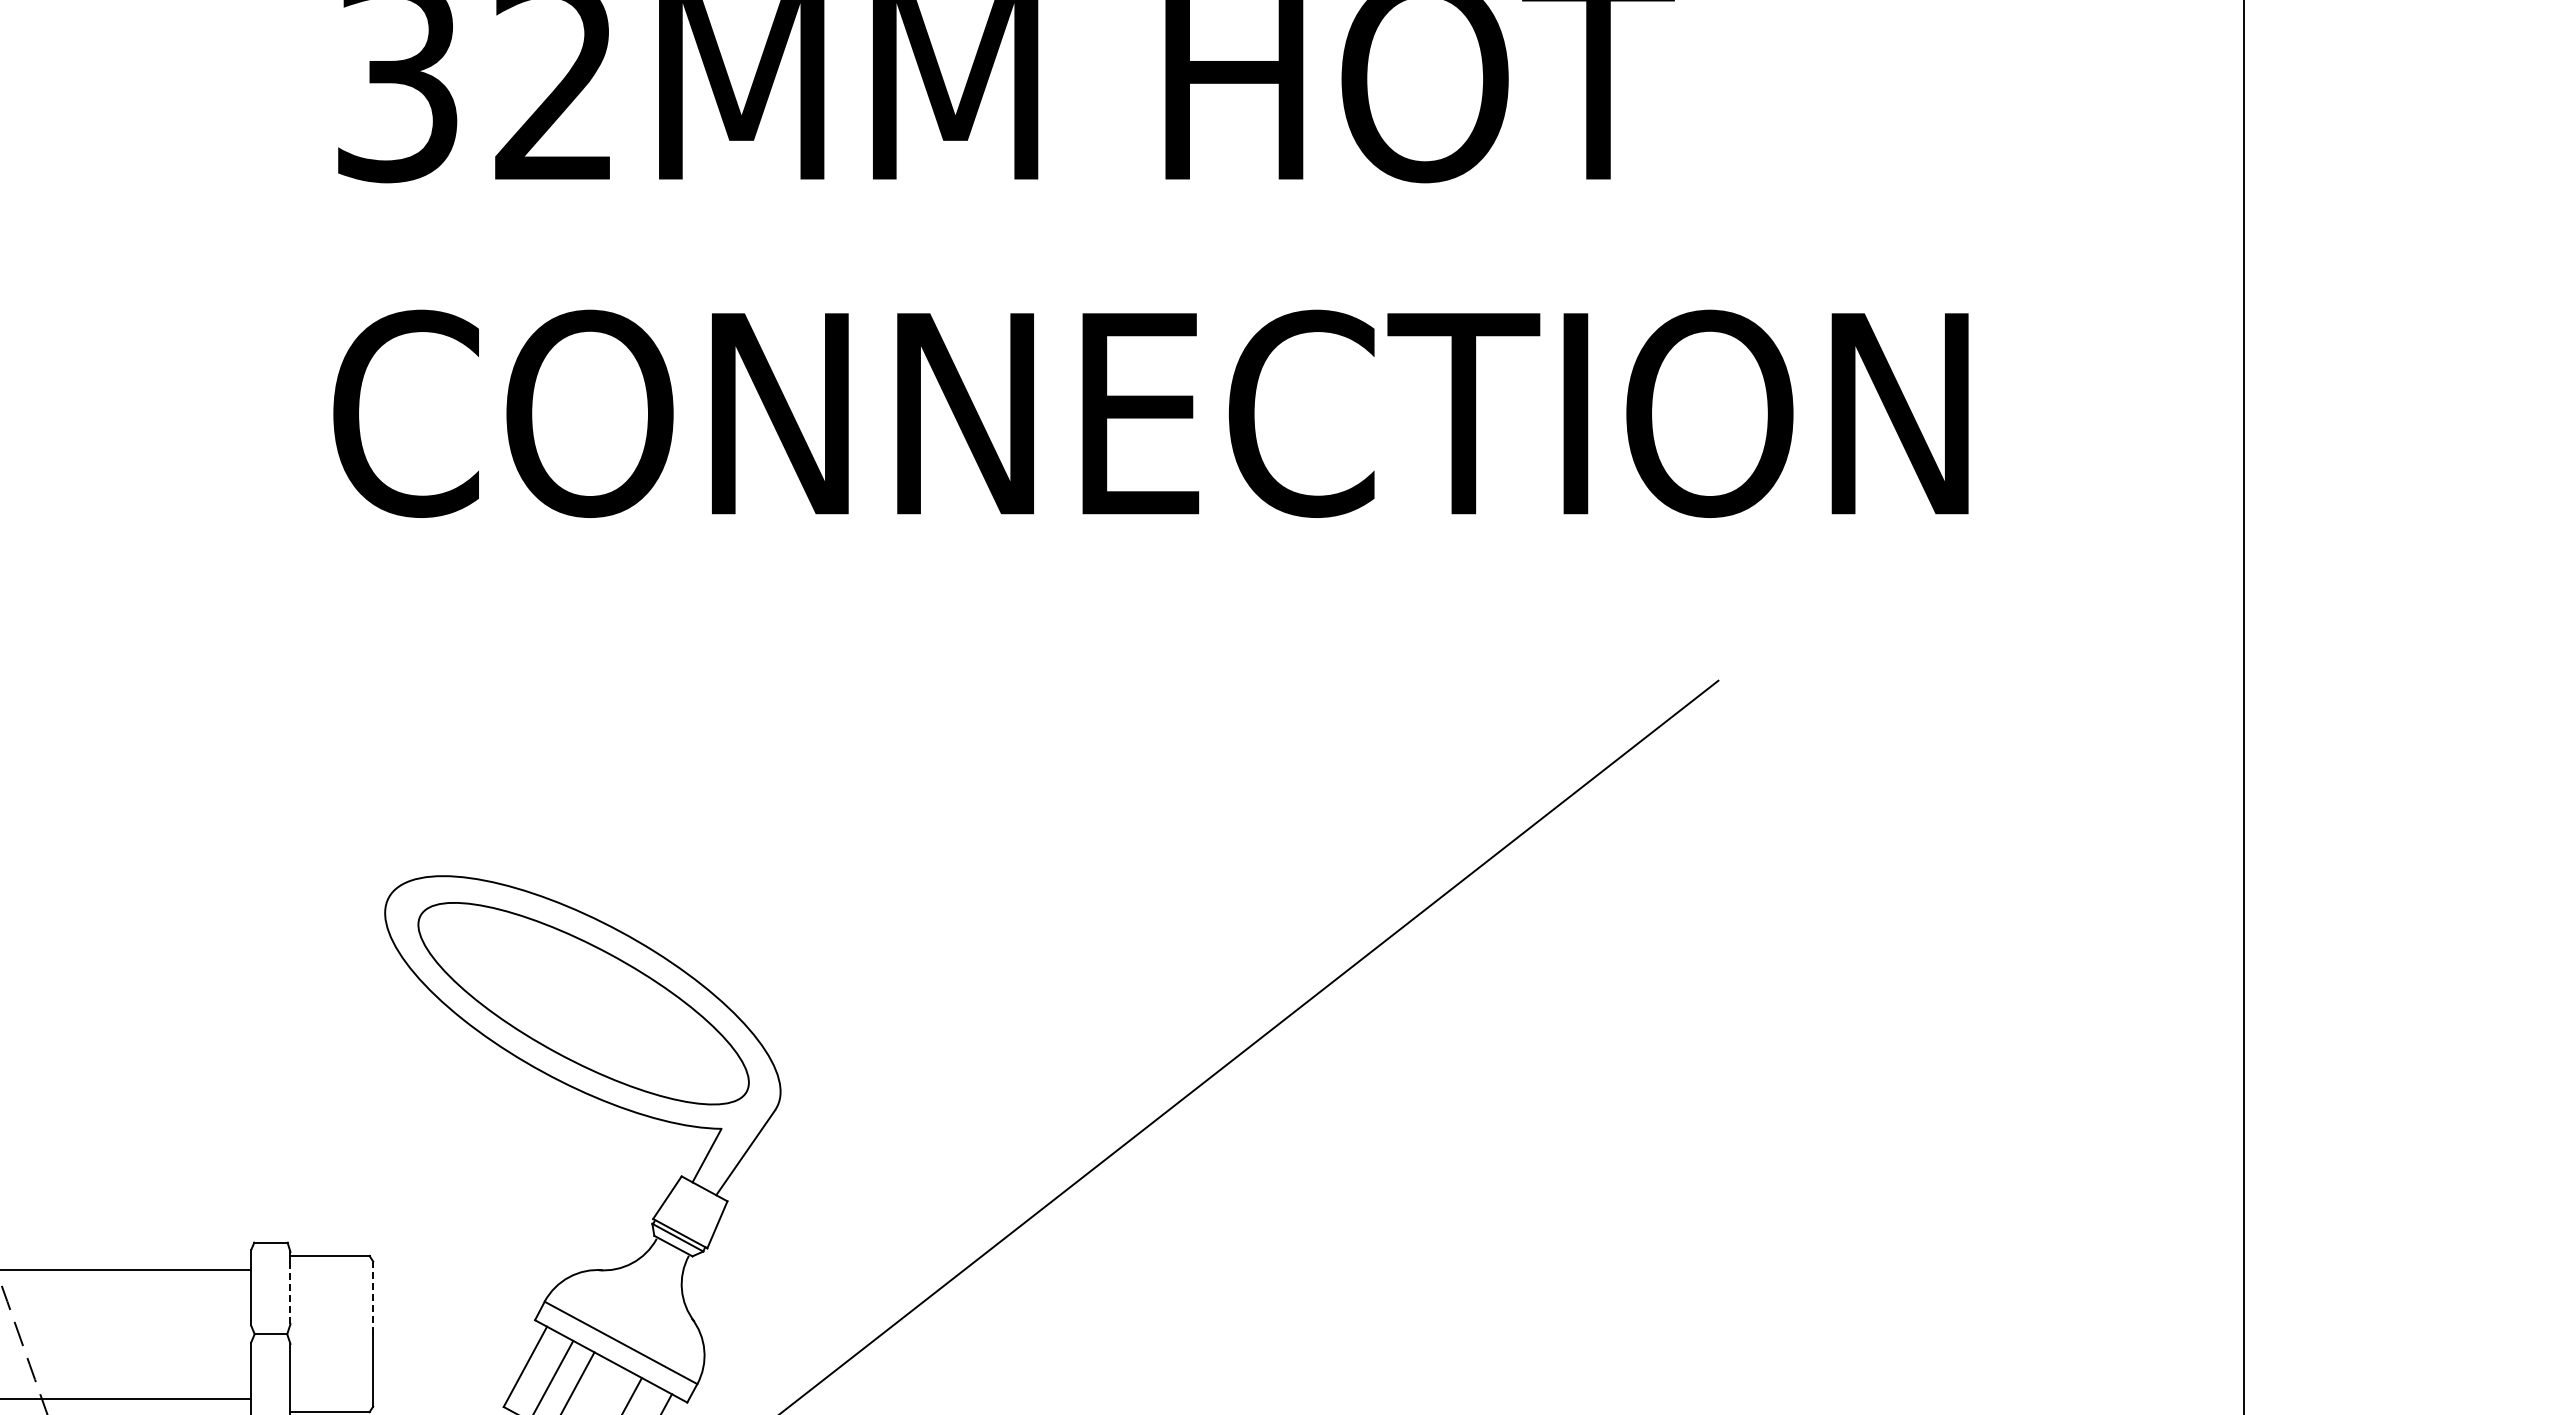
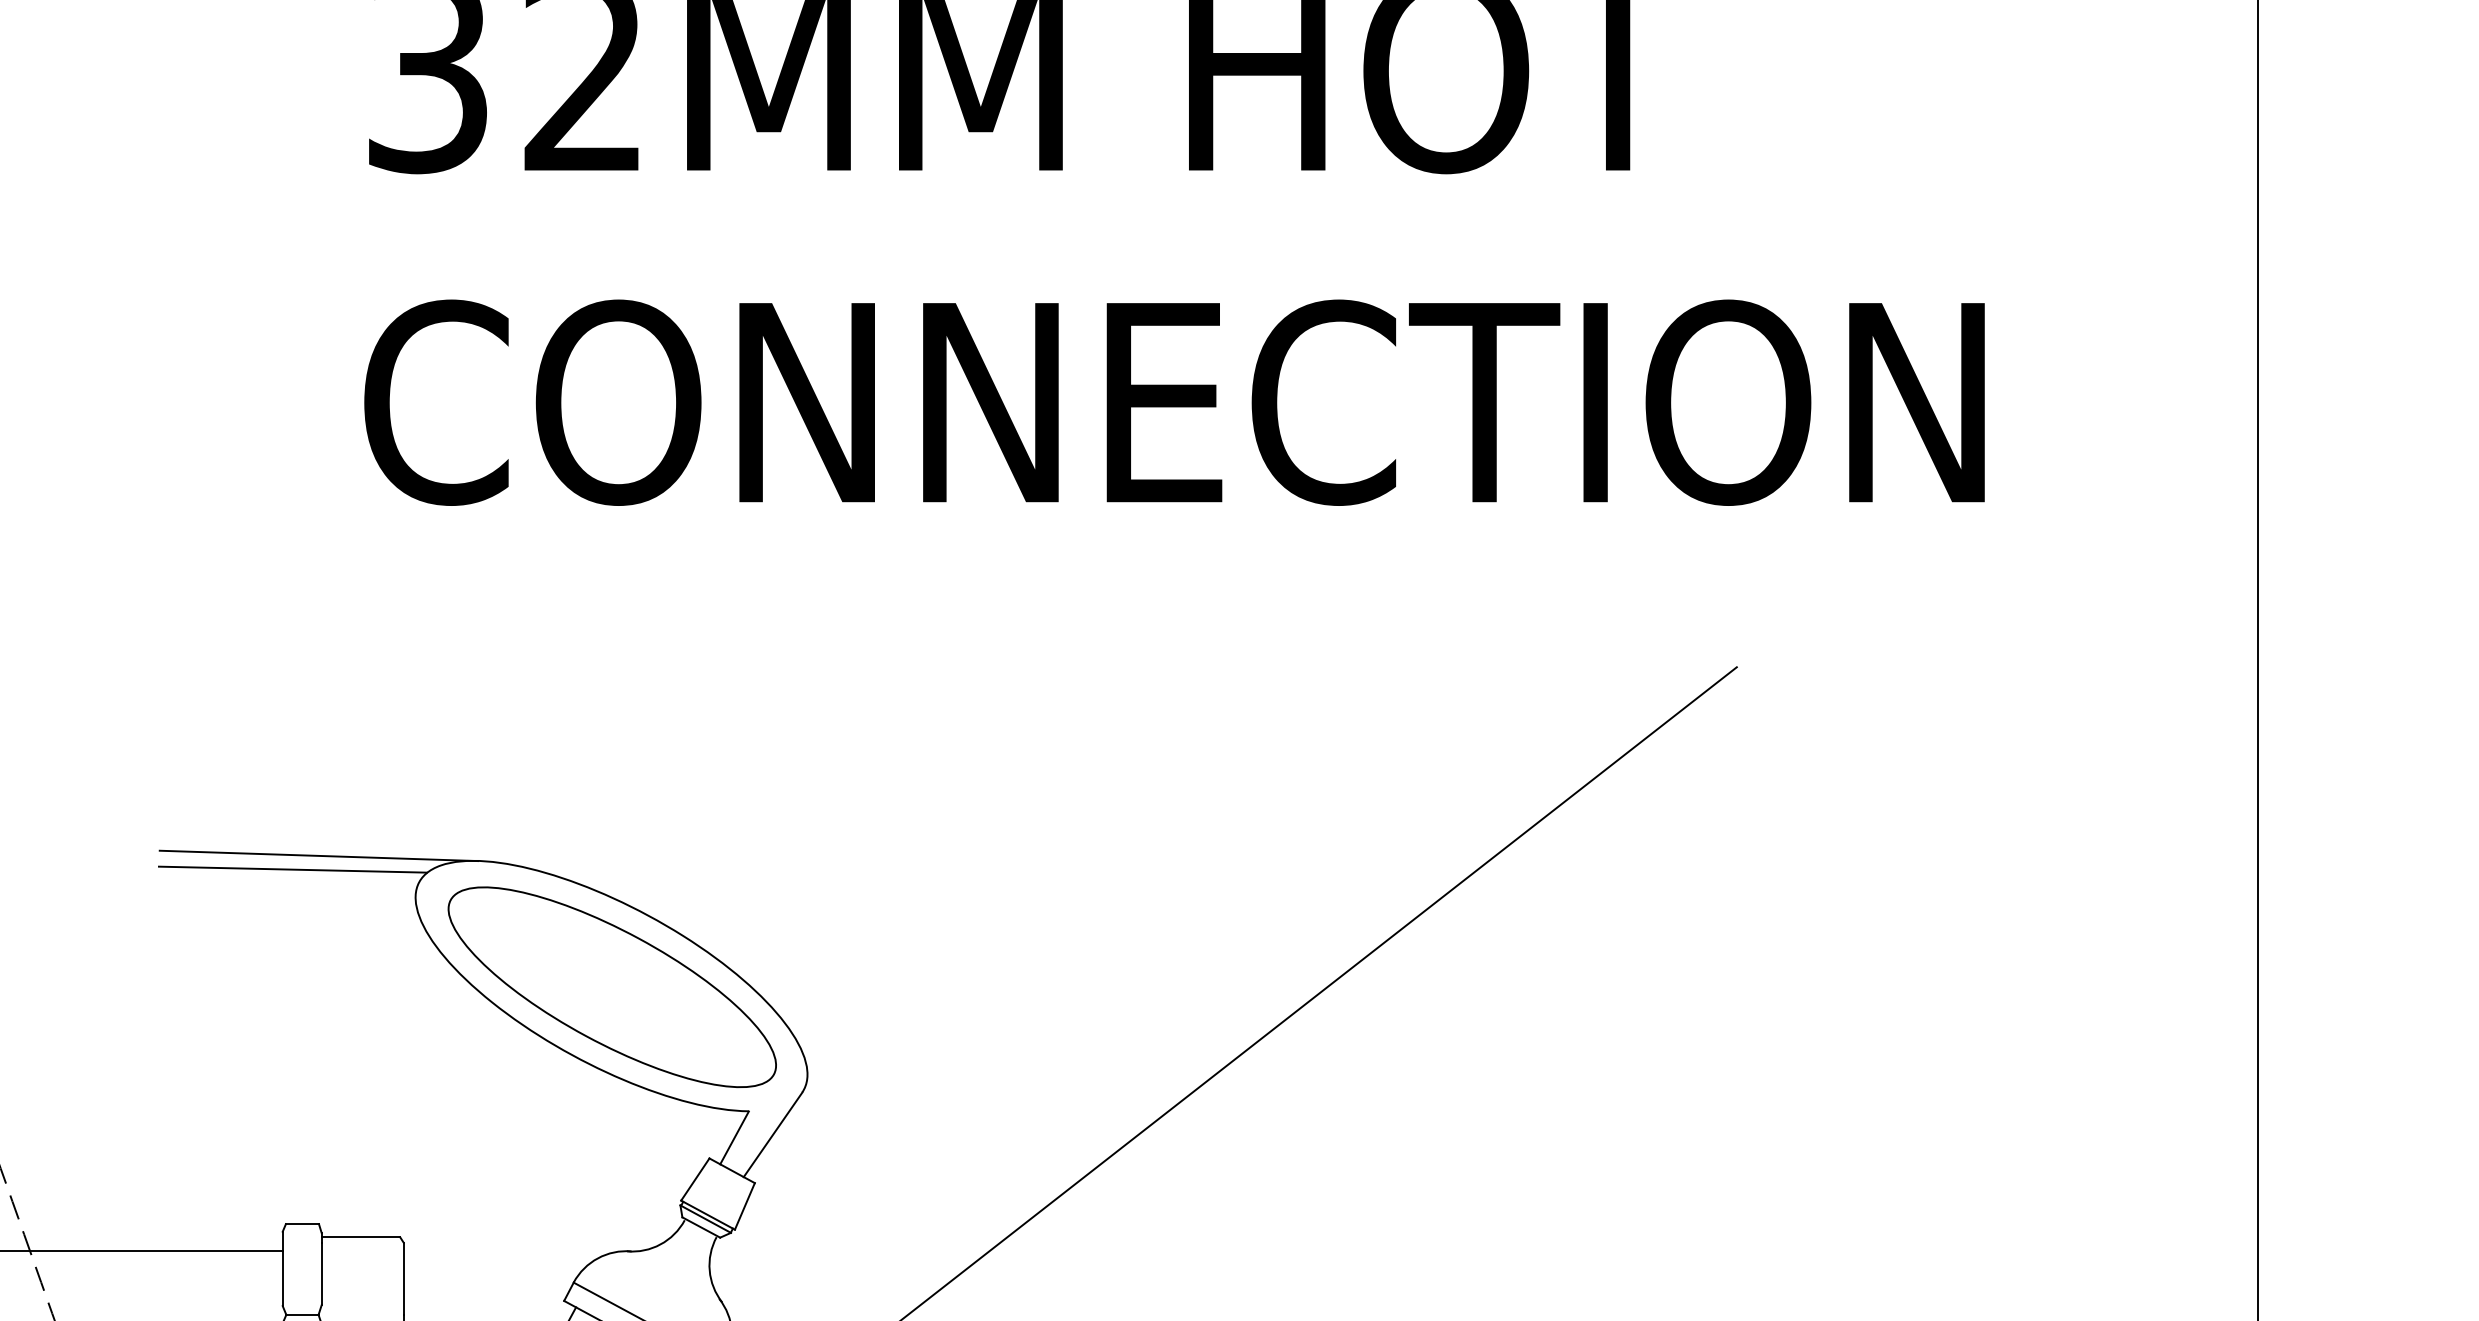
line: (287, 870) -> (318, 855), added
line: (261, 884) -> (293, 869), added
line: (290, 1293) -> (321, 1274), dashed -> solid
line: (373, 1297) -> (404, 1278), dashed -> solid

